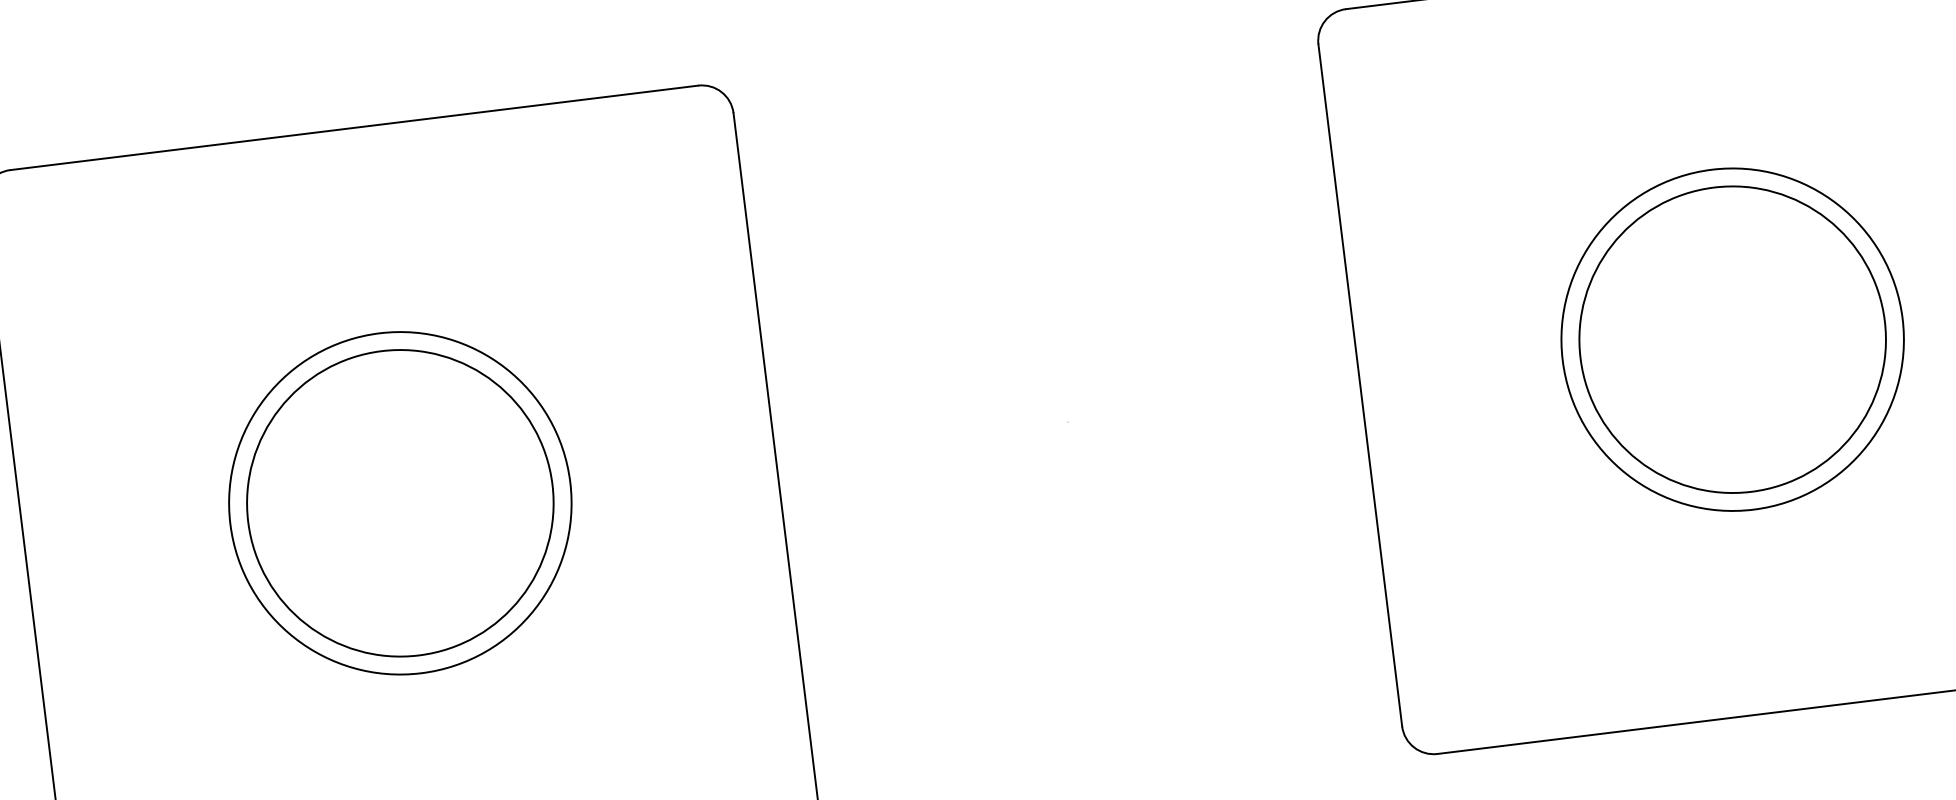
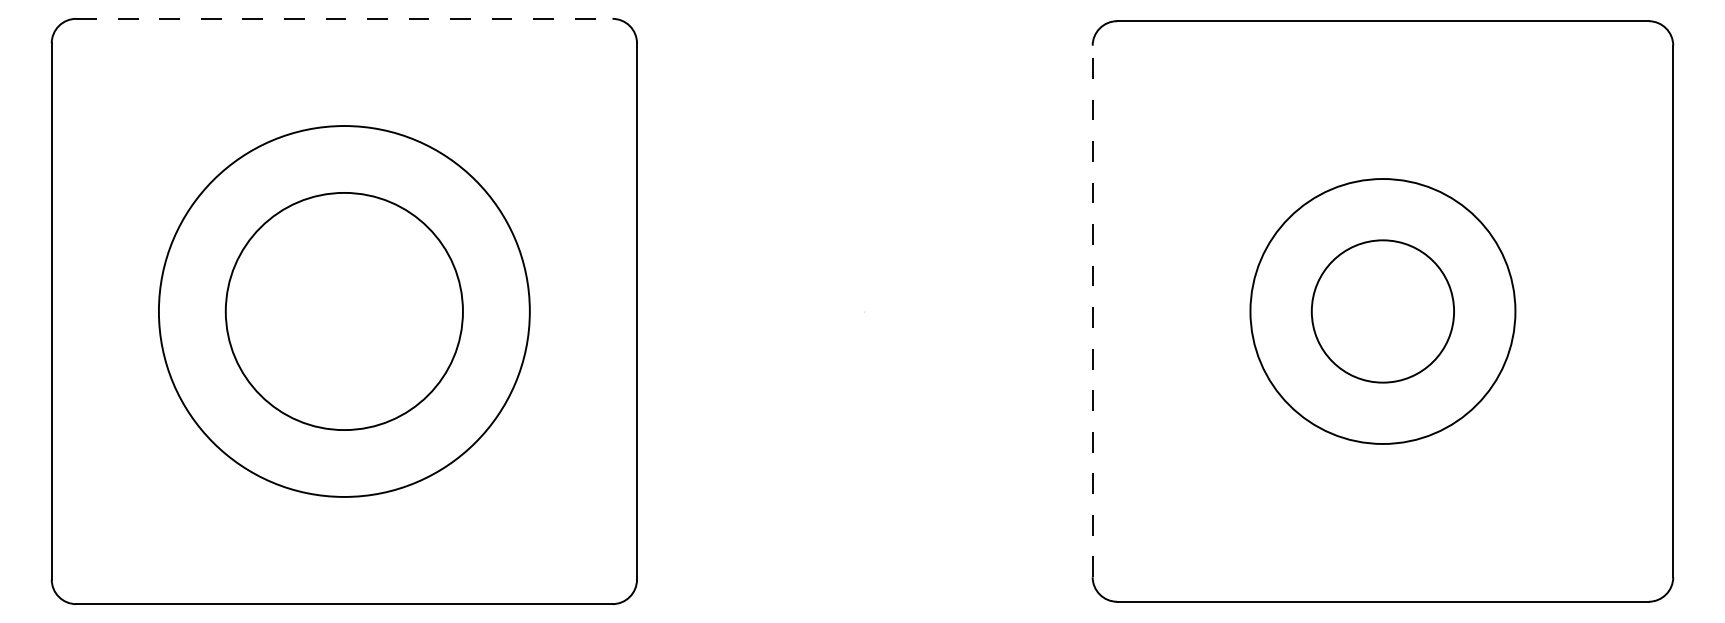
line: (354, 127) -> (344, 18), solid -> dashed
circle: (1732, 339) -> (1382, 311), size x0.6
line: (1360, 385) -> (1092, 311), solid -> dashed
circle: (399, 503) -> (343, 311), size x1.4

